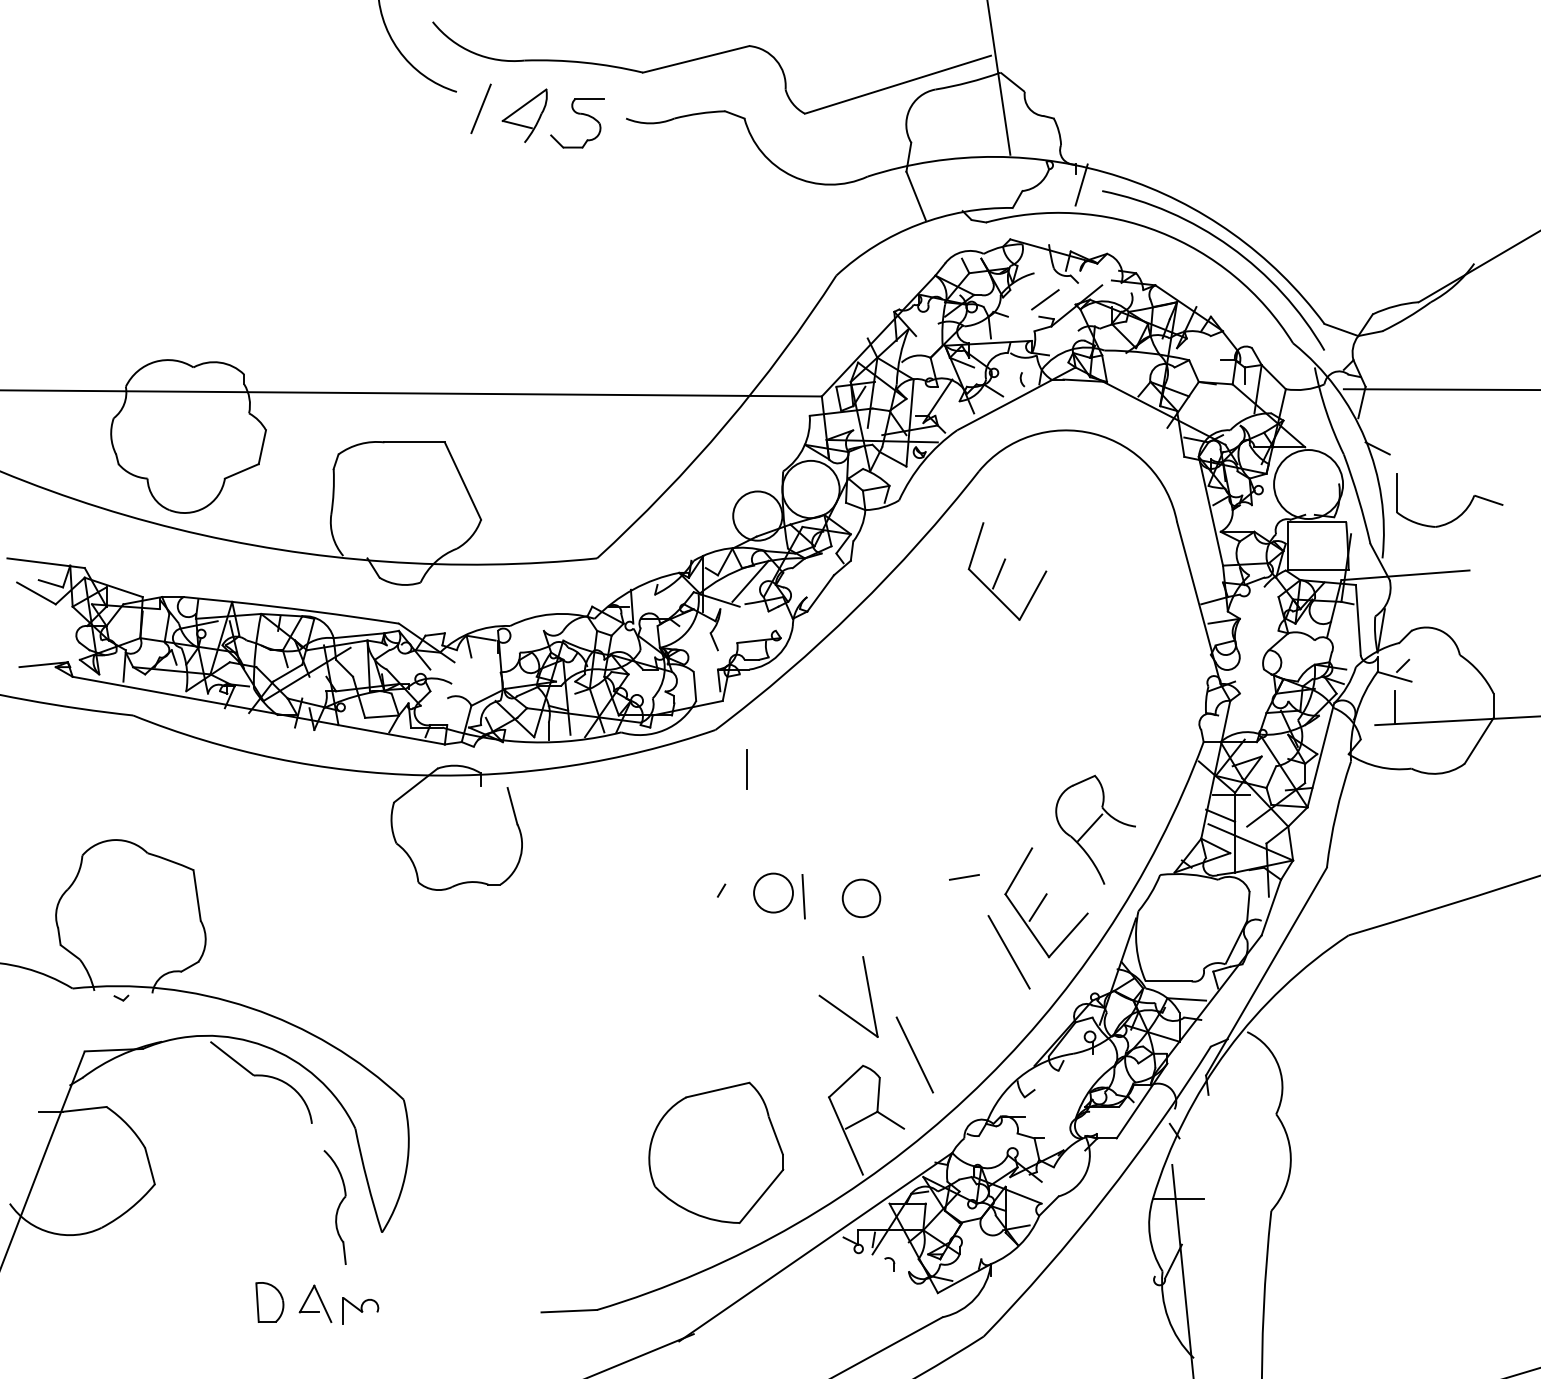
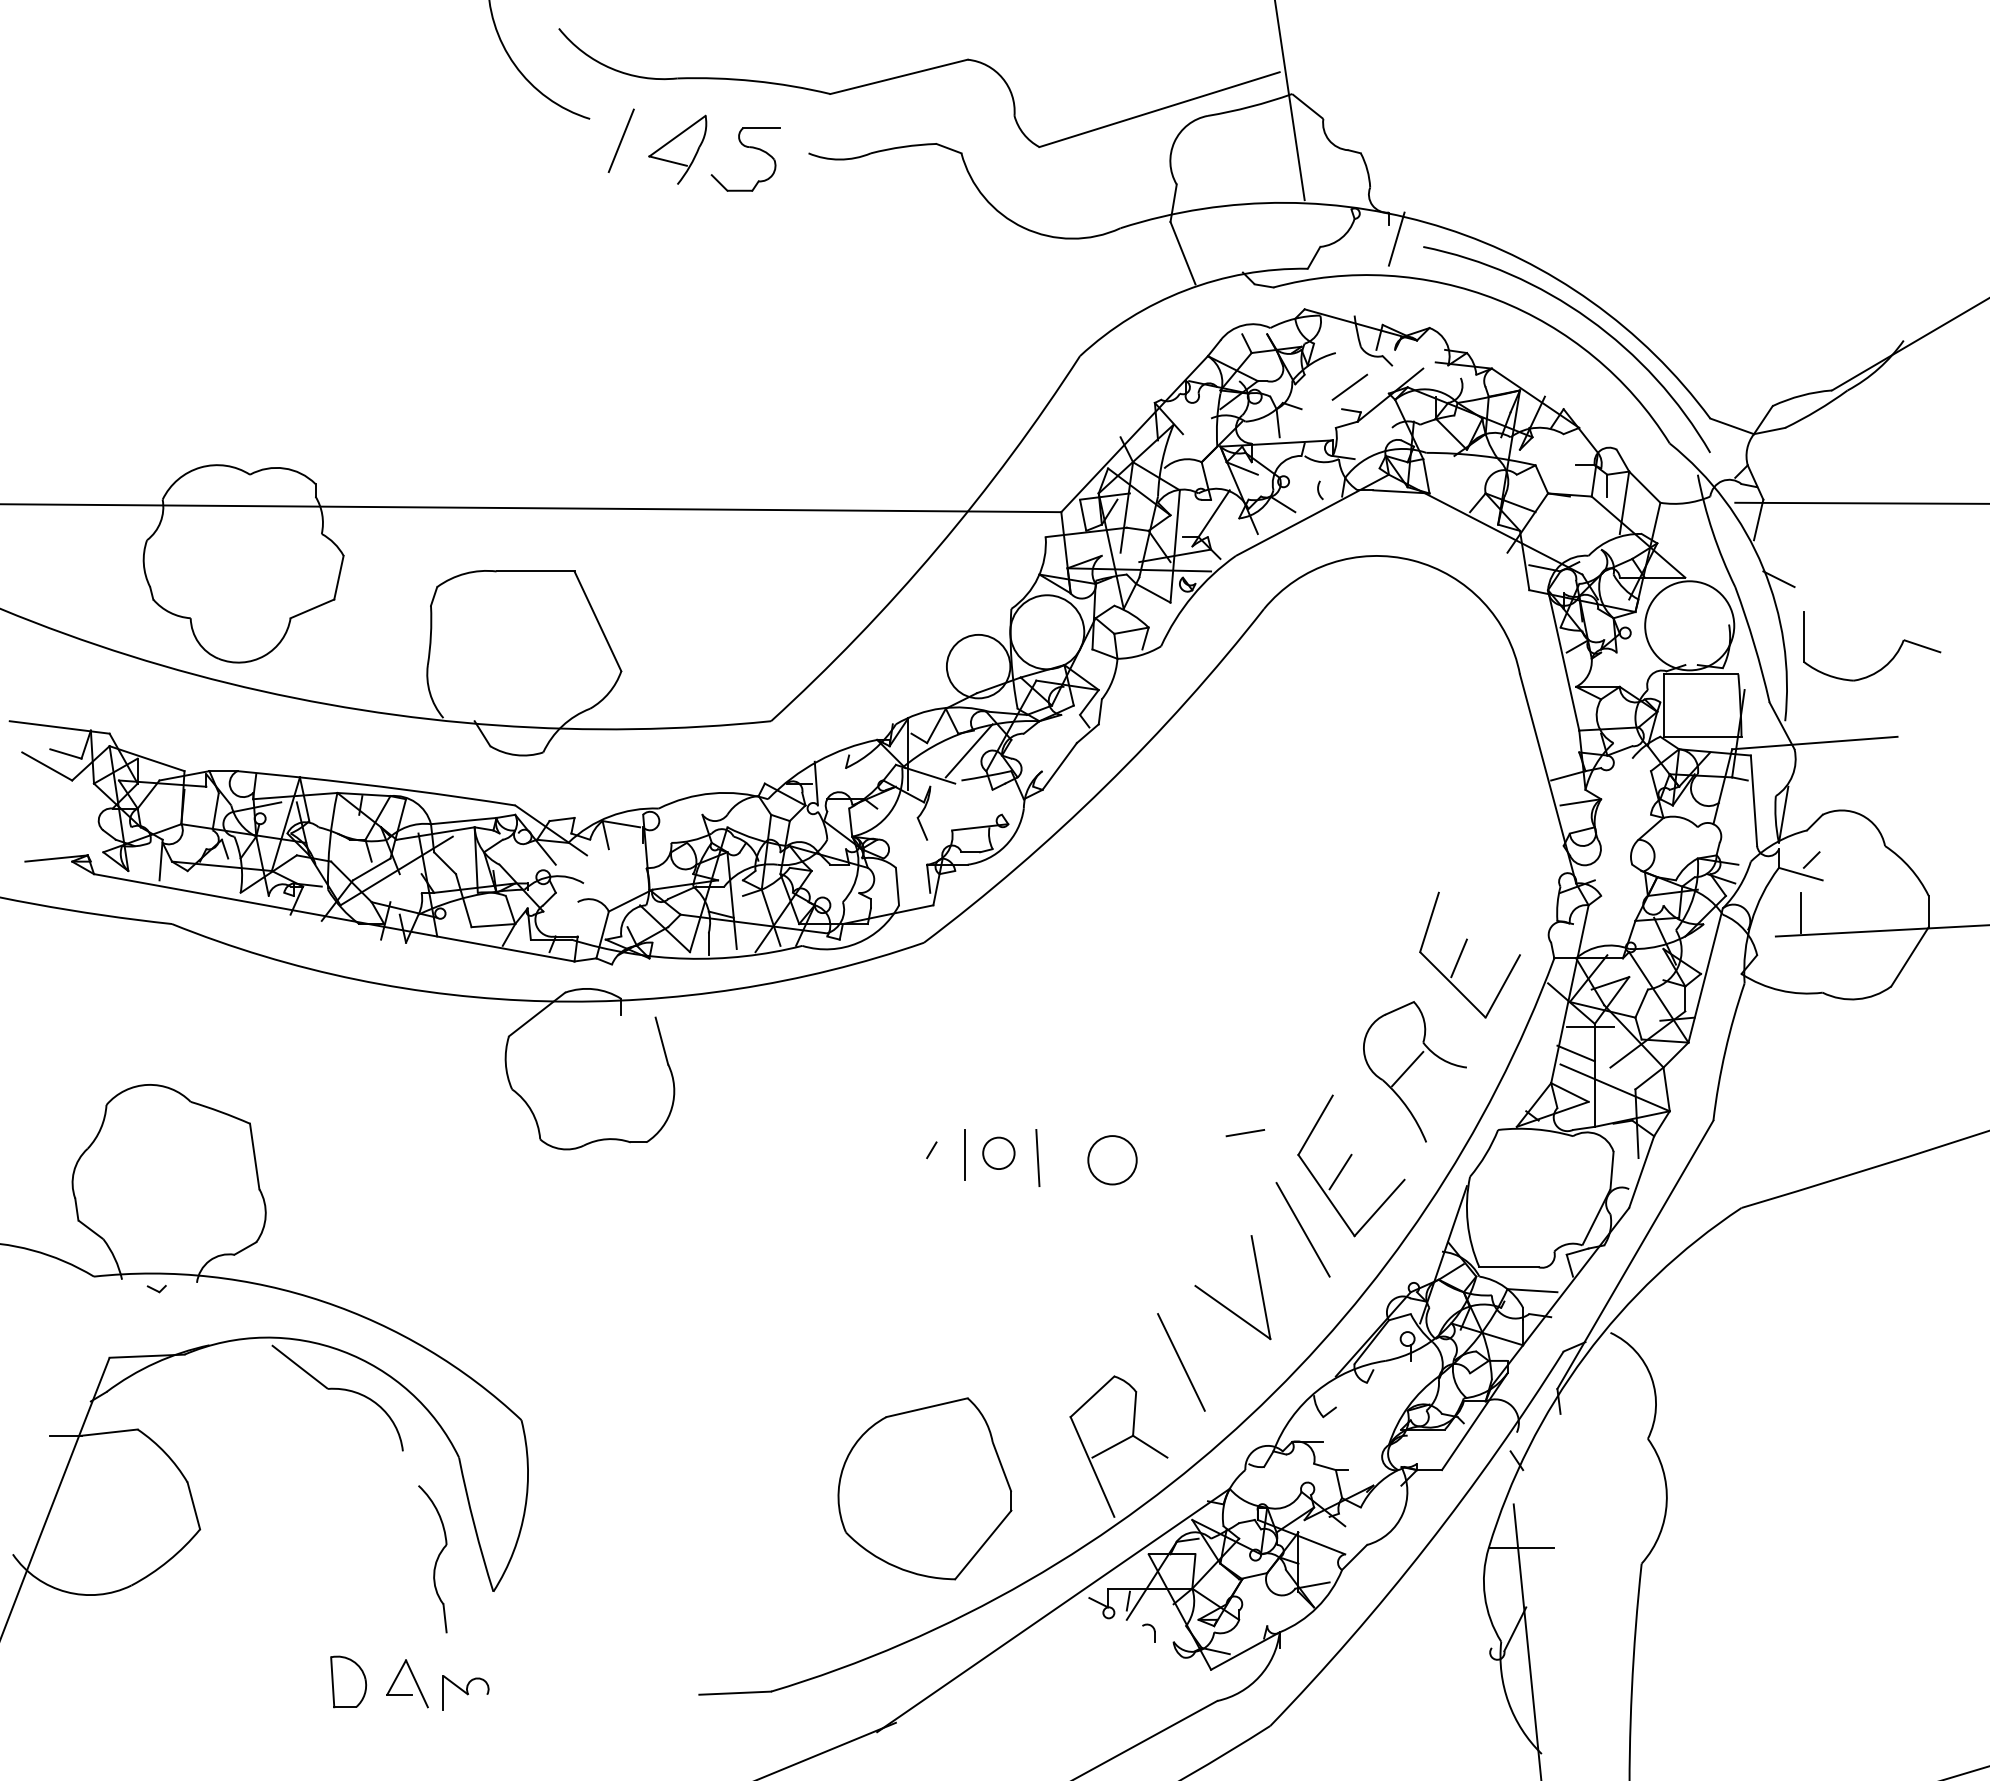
part: (1001, 570) -> (1462, 953), moved
line: (746, 769) -> (964, 1154), moved
circle: (773, 893) -> (998, 1153), size x0.62
part: (838, 1007) -> (1219, 1301), moved

